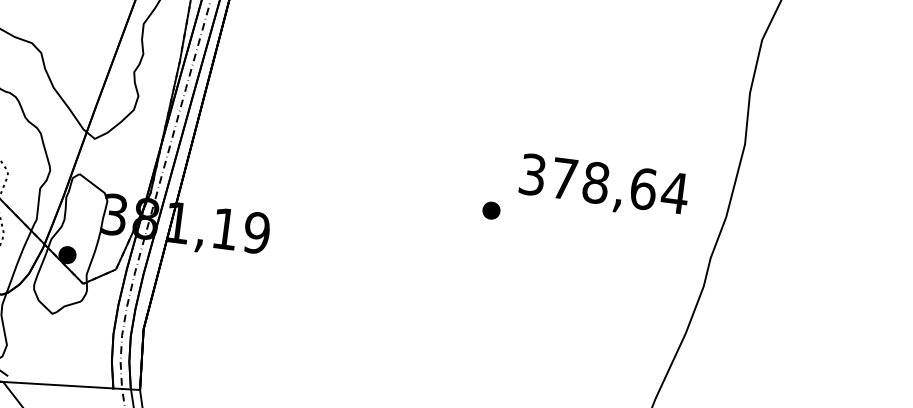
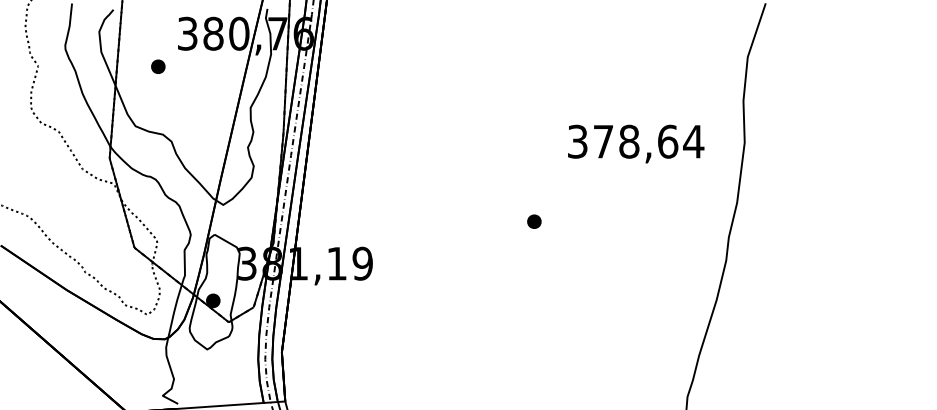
text: (604, 186) -> (636, 143), moved
part: (491, 210) -> (534, 221), moved

